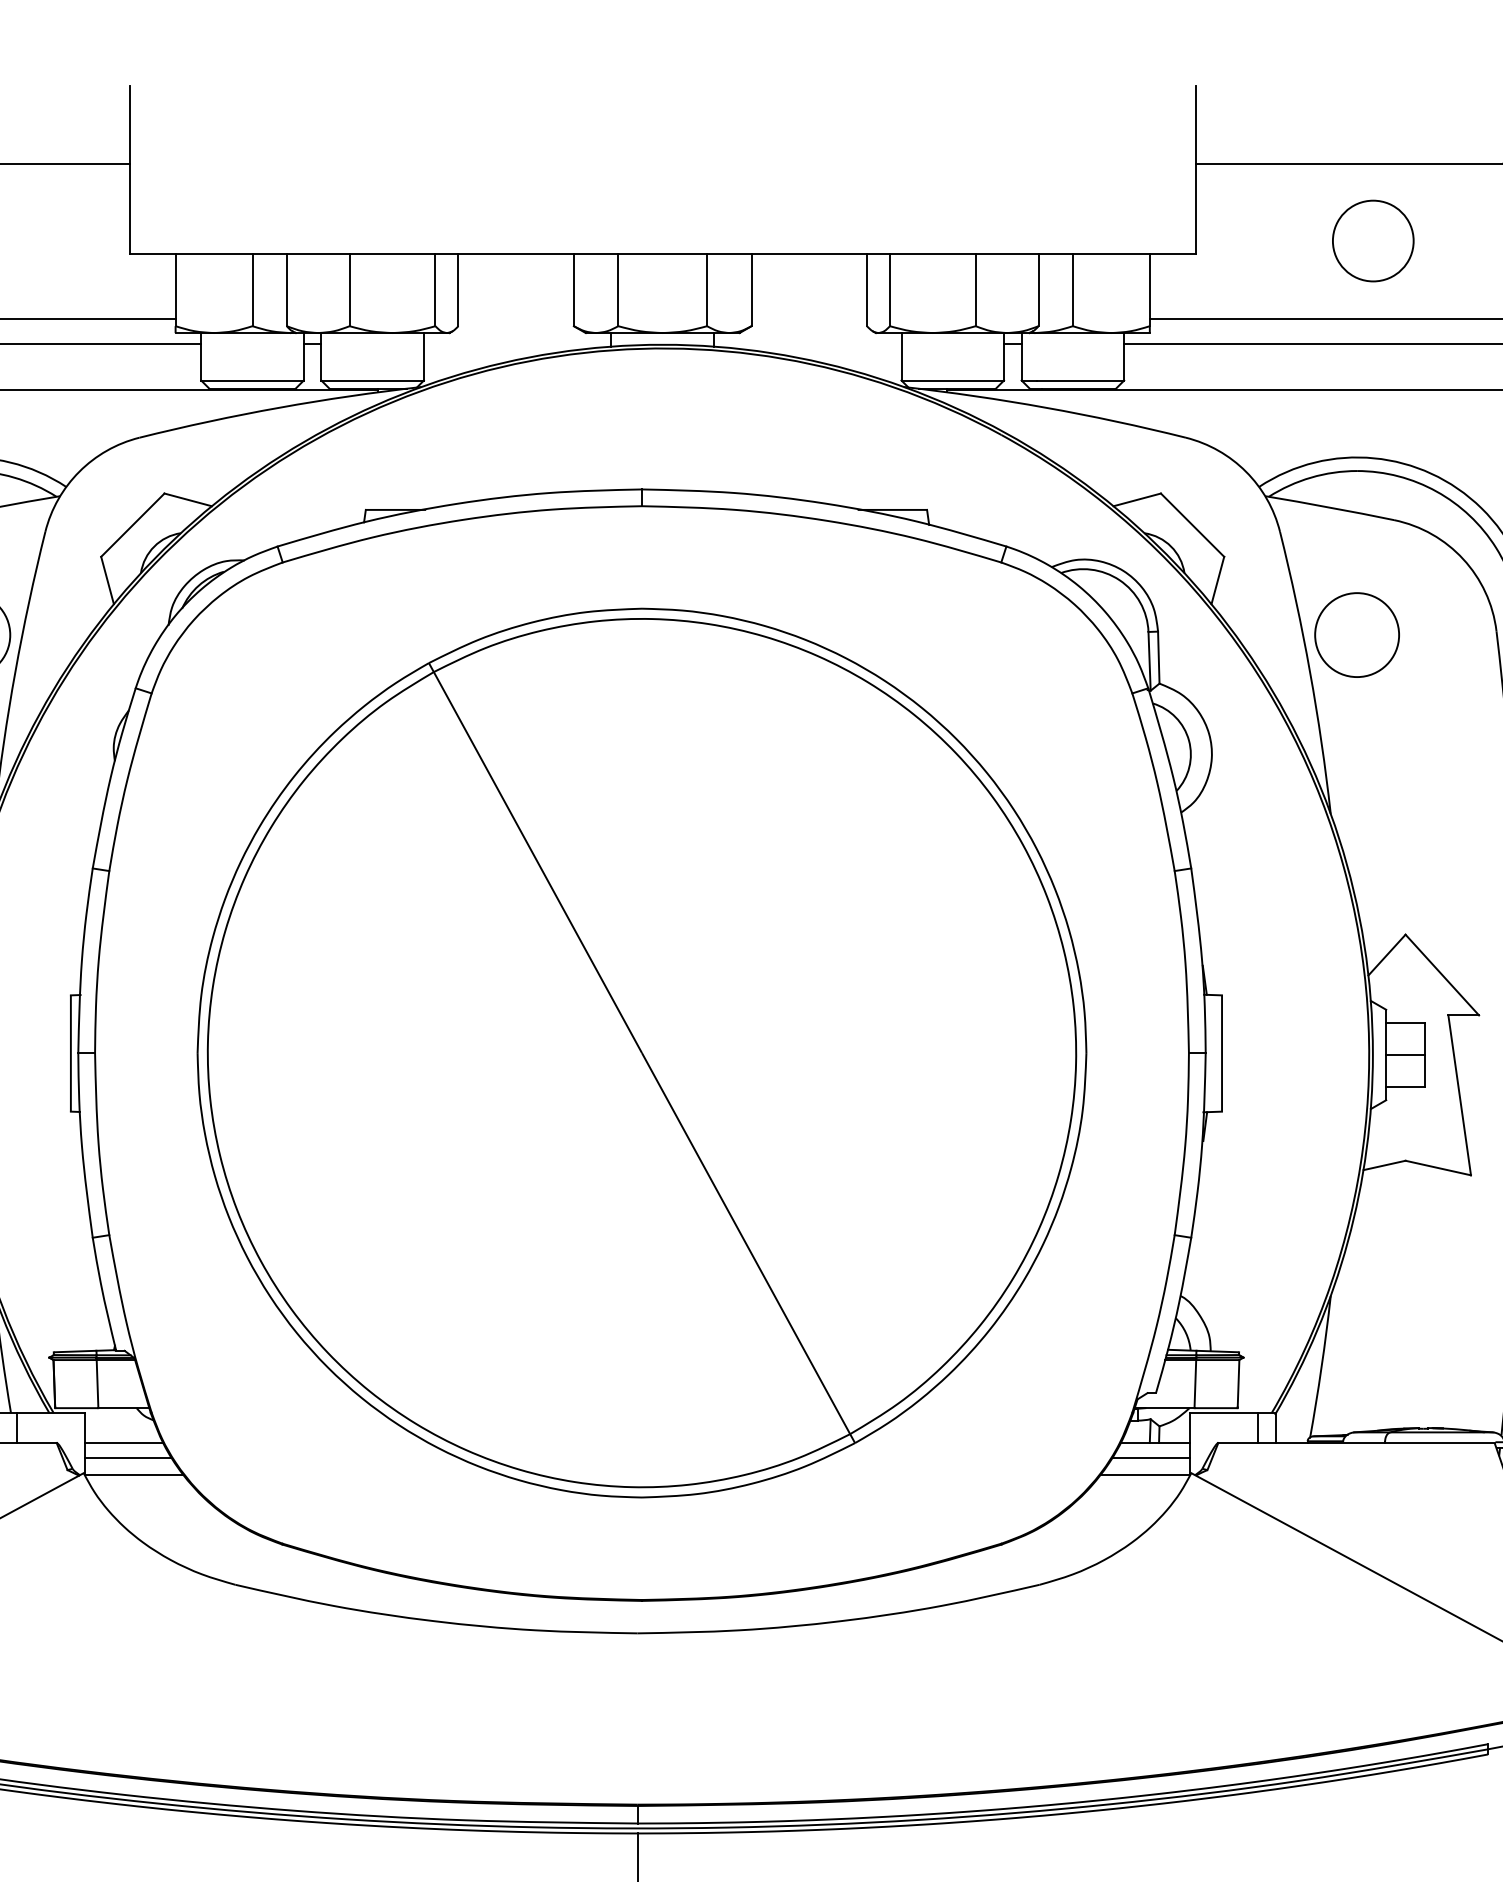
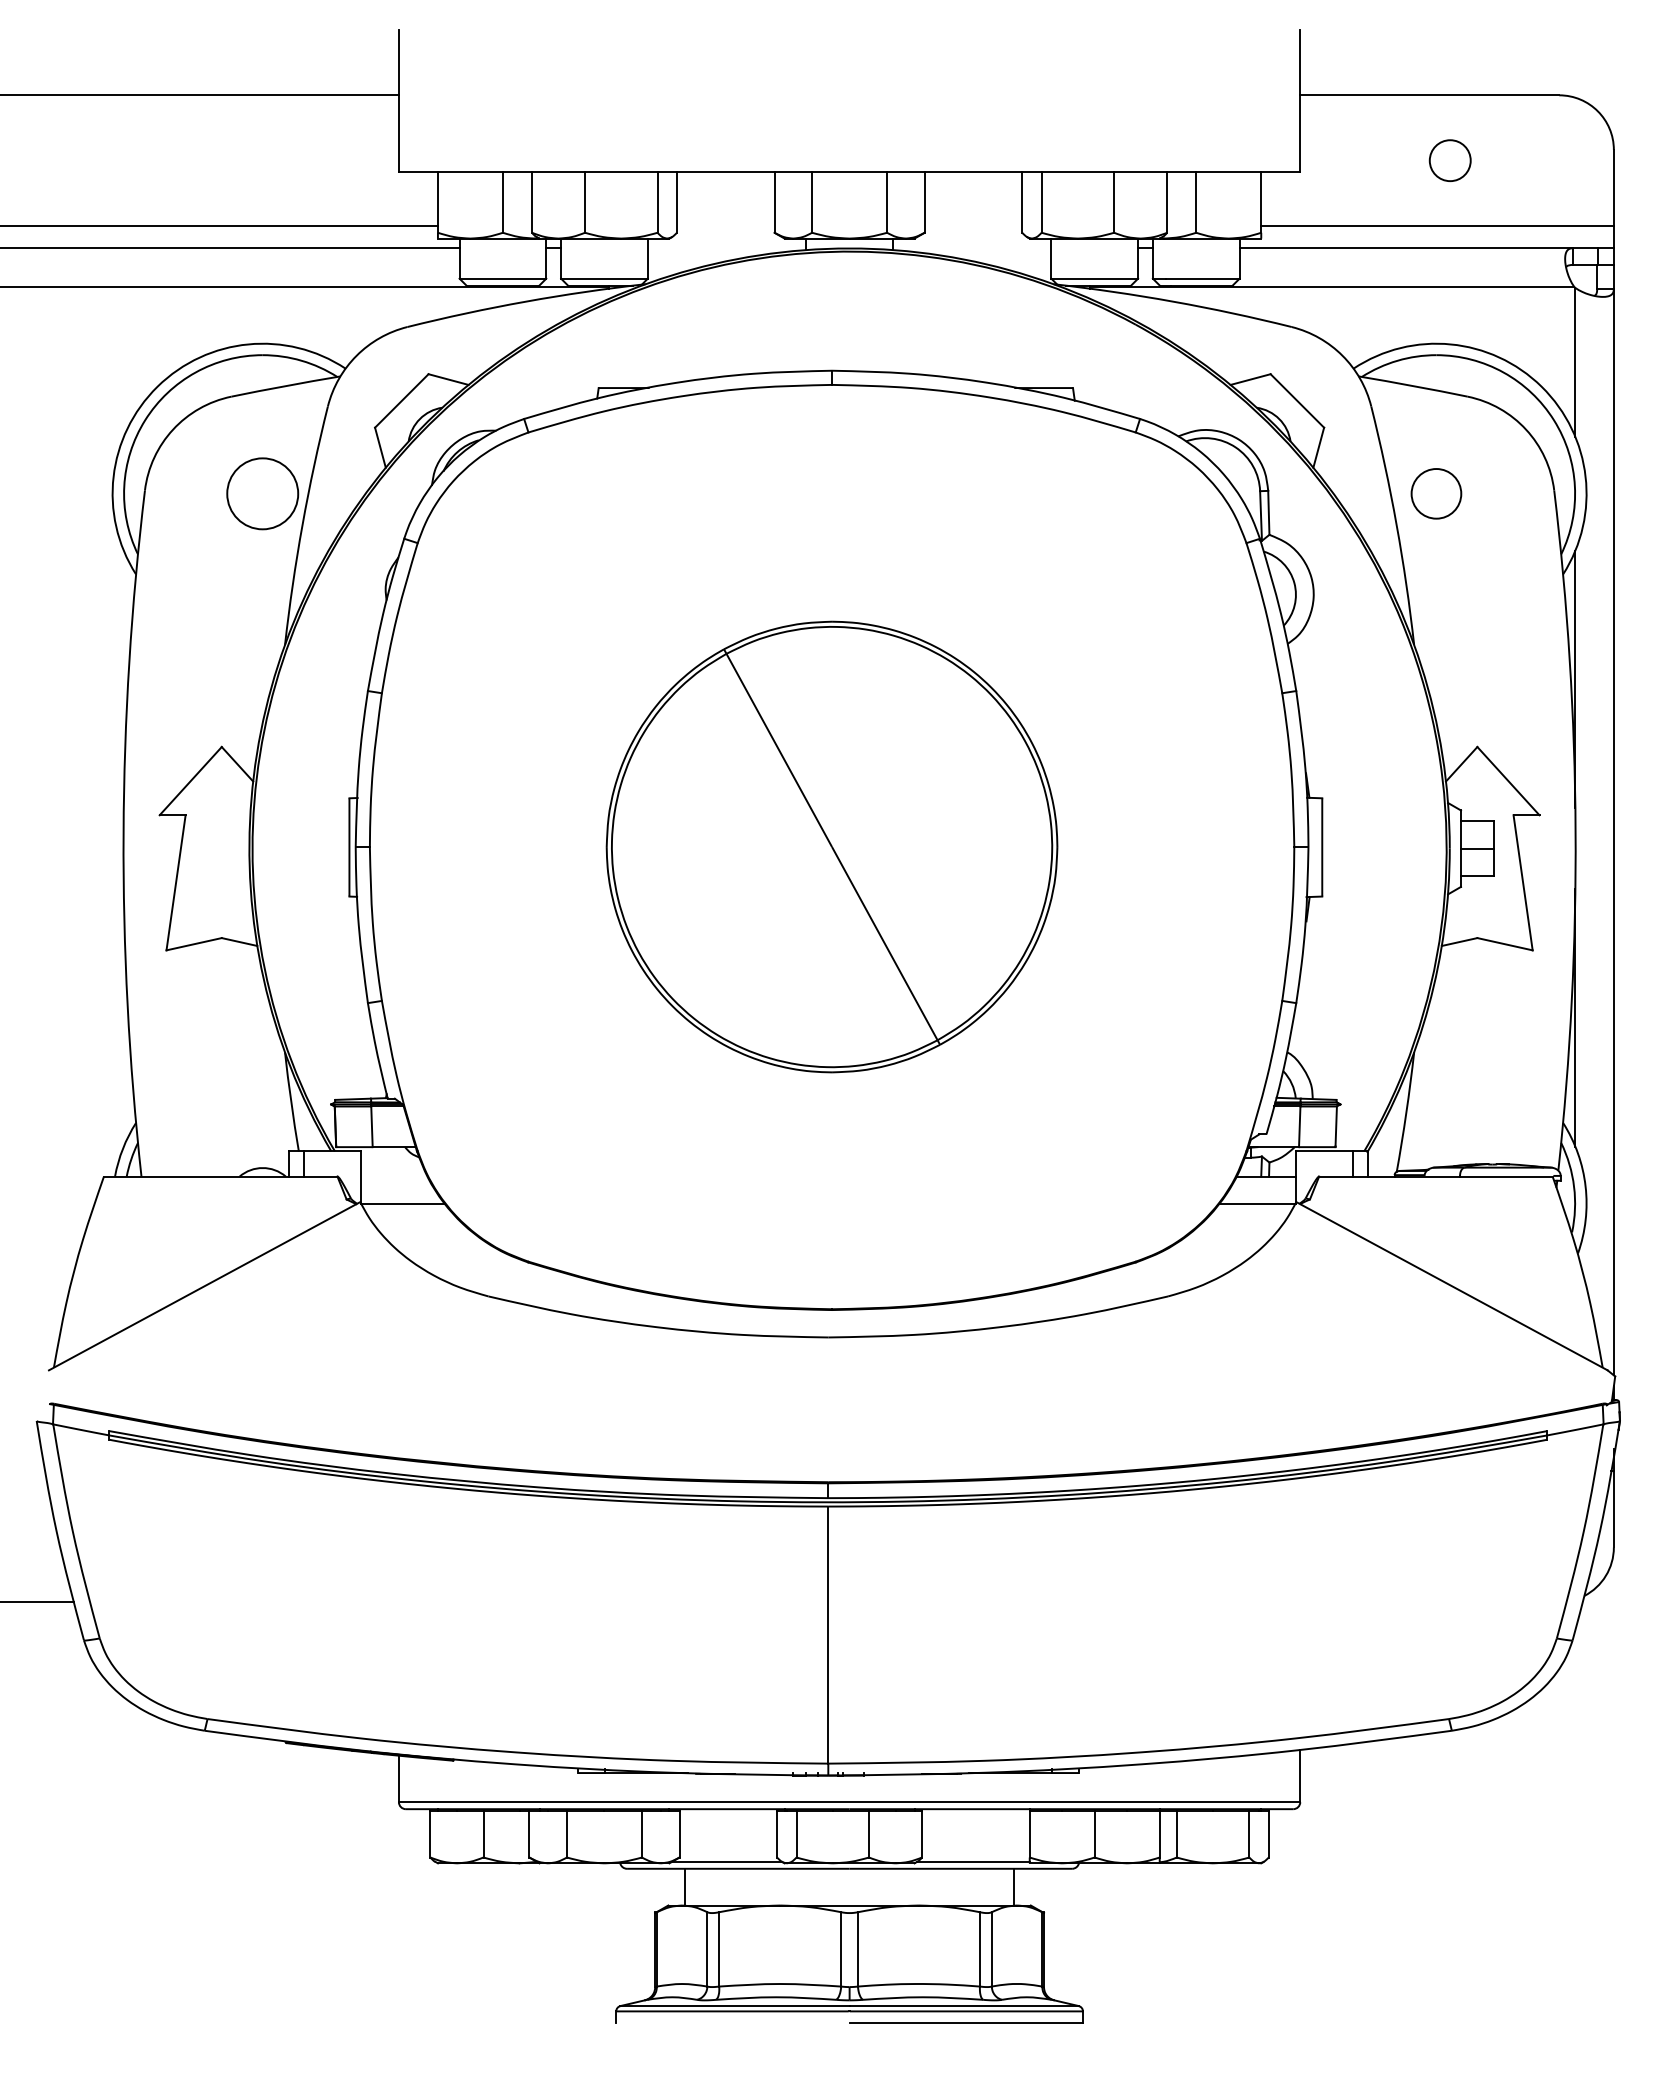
circle: (1373, 240) -> (1450, 160), size x0.6
circle: (1356, 634) -> (1435, 493), size x0.7
part: (641, 1052) -> (831, 846), size x0.6
line: (124, 1442) -> (394, 1176), removed
line: (128, 1458) -> (398, 1189), removed
line: (1151, 1458) -> (1262, 1189), removed

